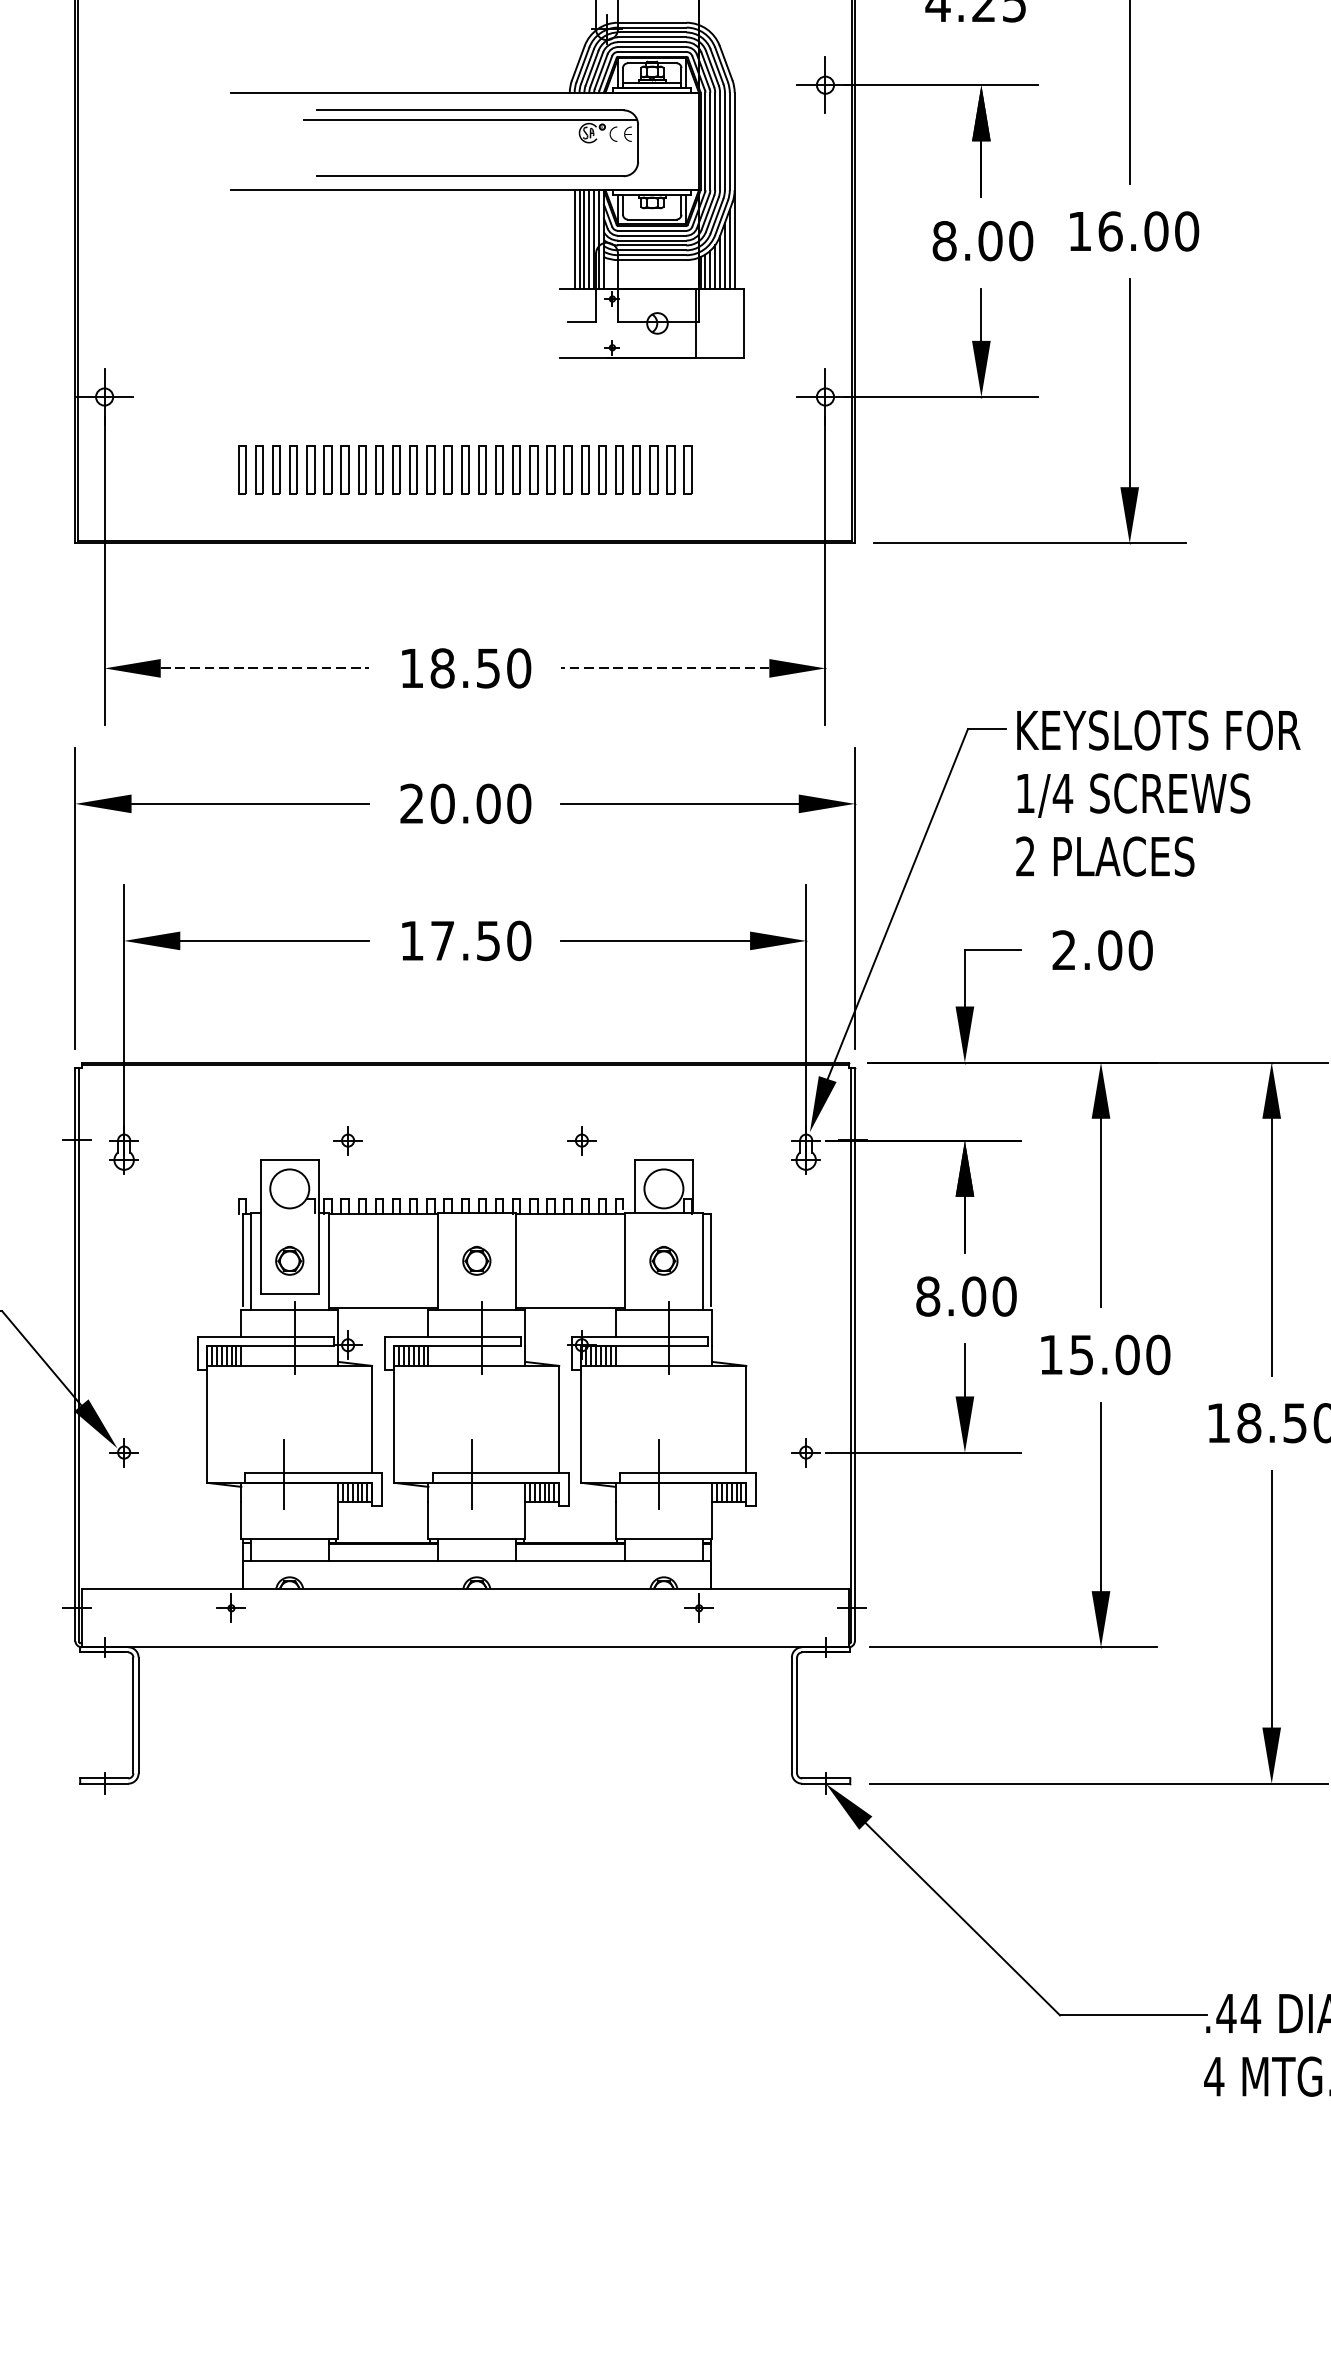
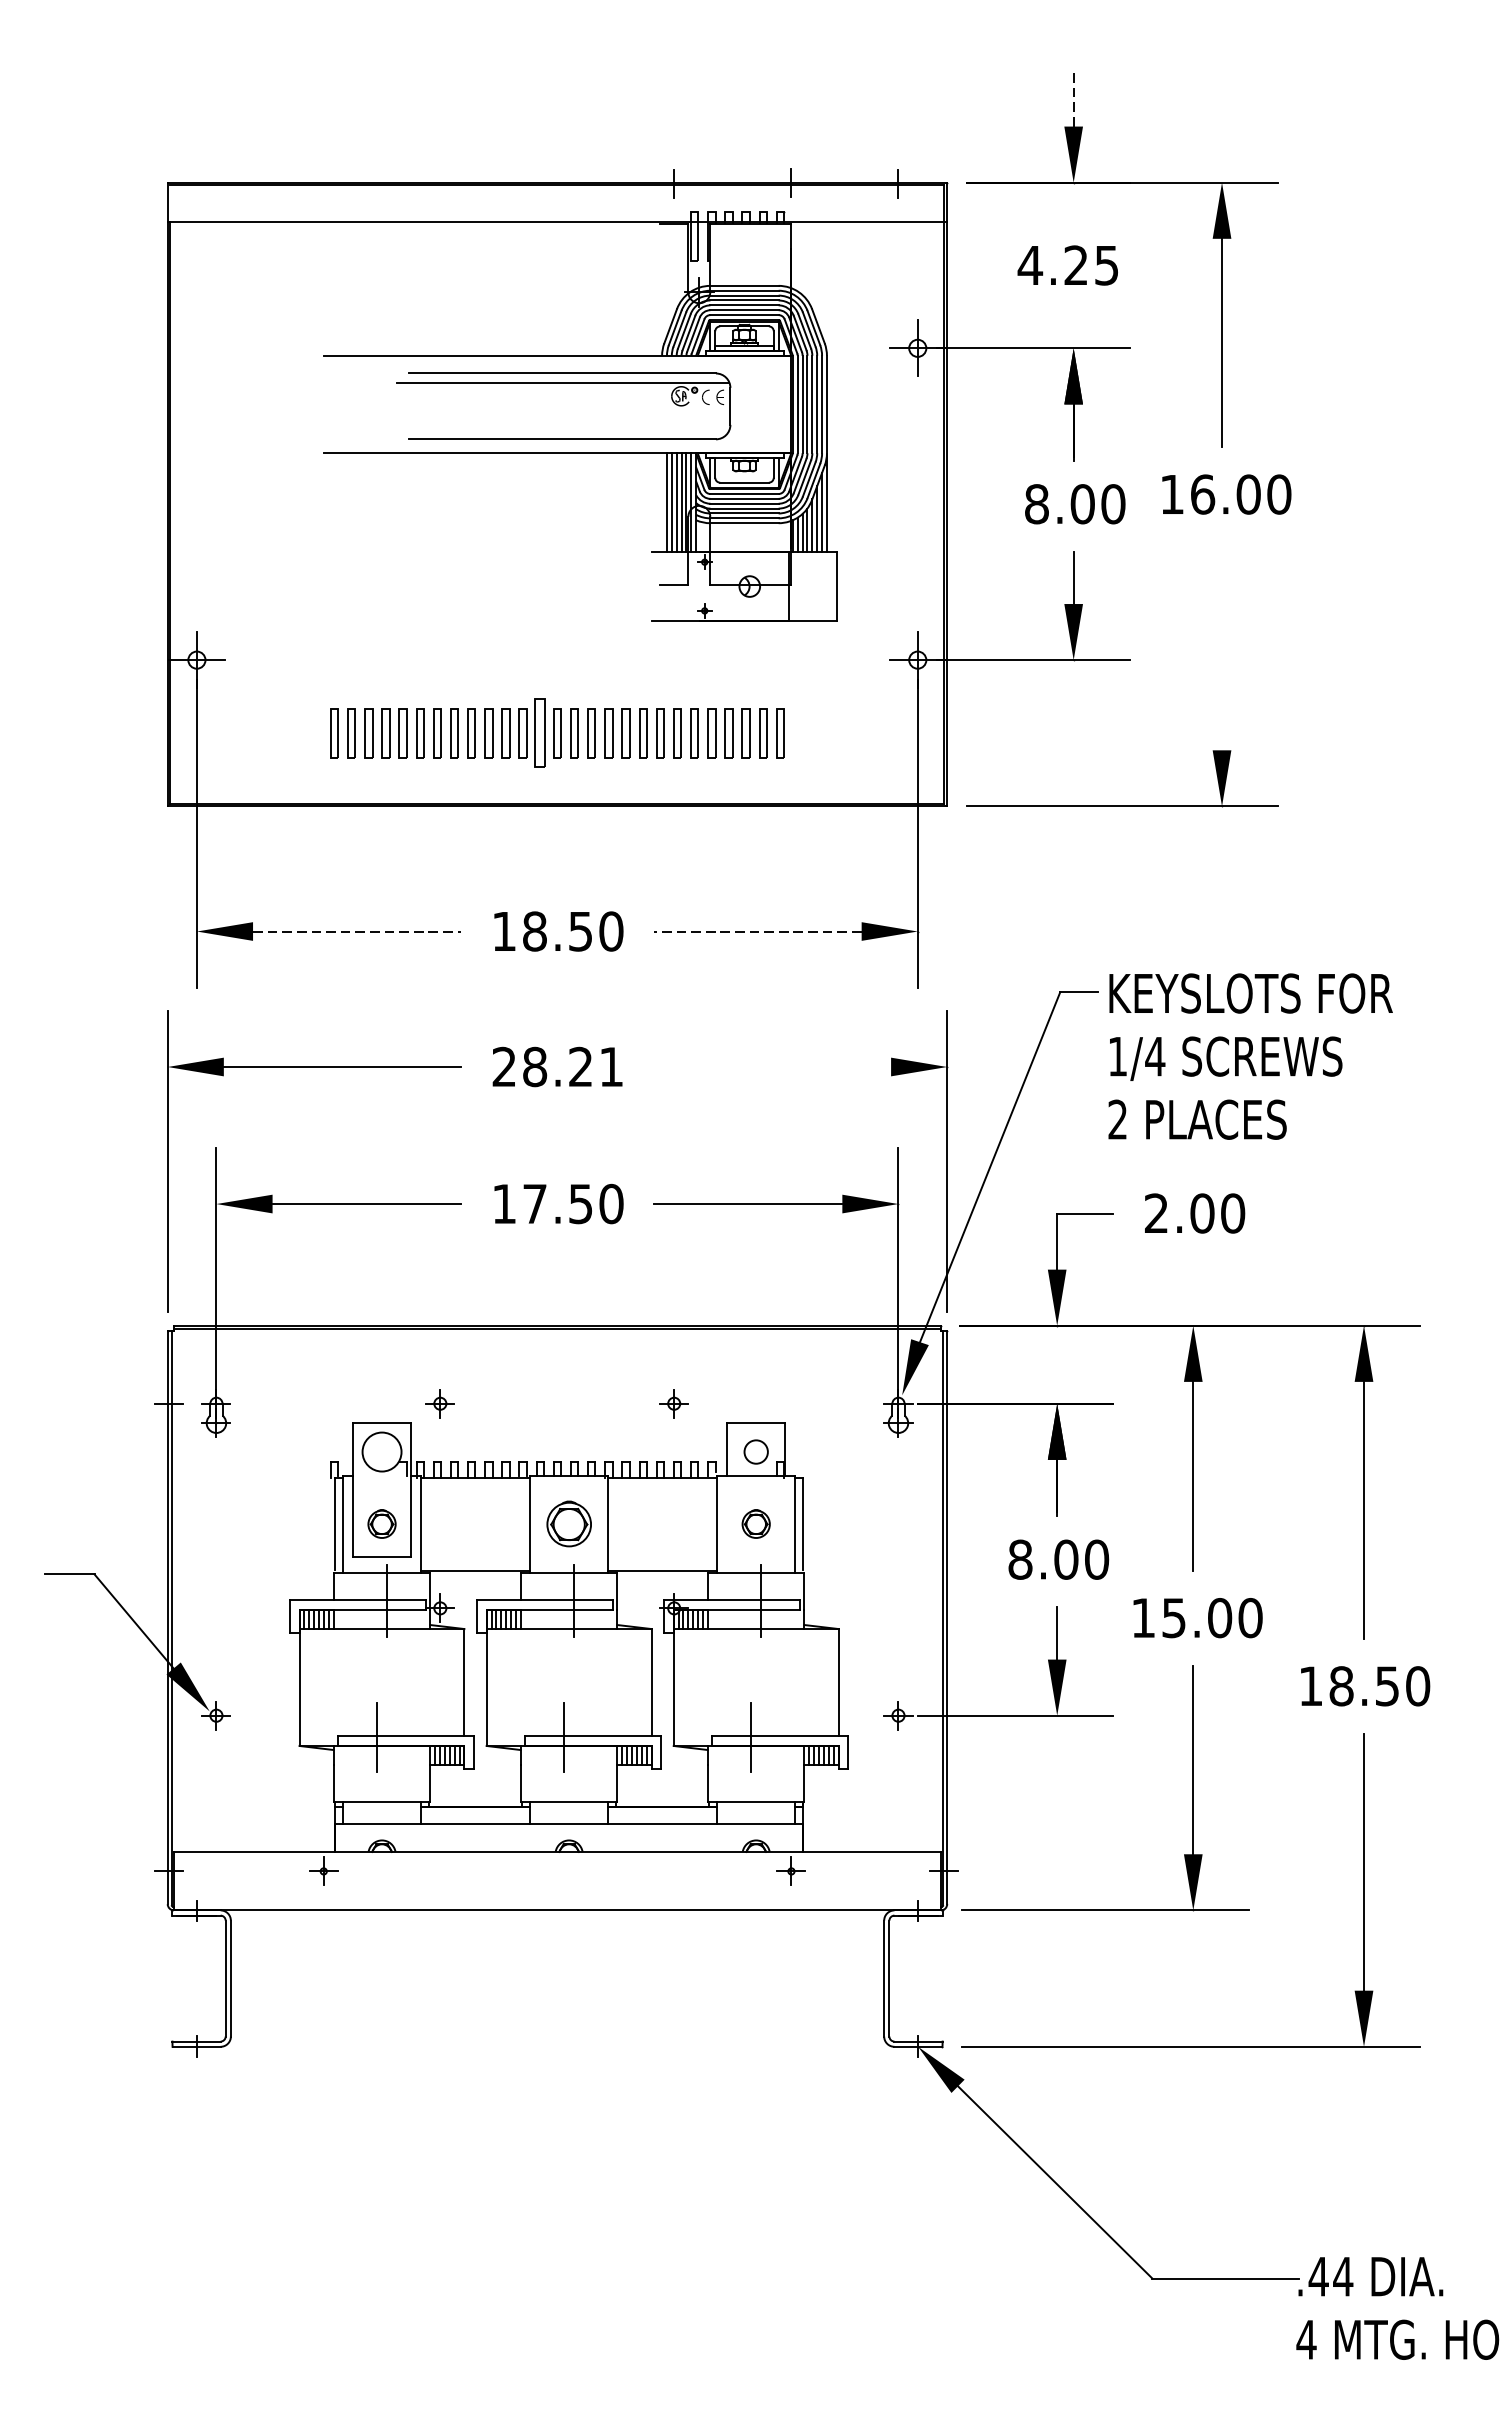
line: (1130, 383) -> (1222, 646), removed
part: (448, 470) -> (540, 733), size x1.4
text: (481, 803) -> (573, 1066), 20.00 -> 28.21
line: (680, 804) -> (772, 1067), removed
circle: (663, 1188) -> (755, 1451), size x0.6
part: (476, 1260) -> (568, 1523), size x1.6

